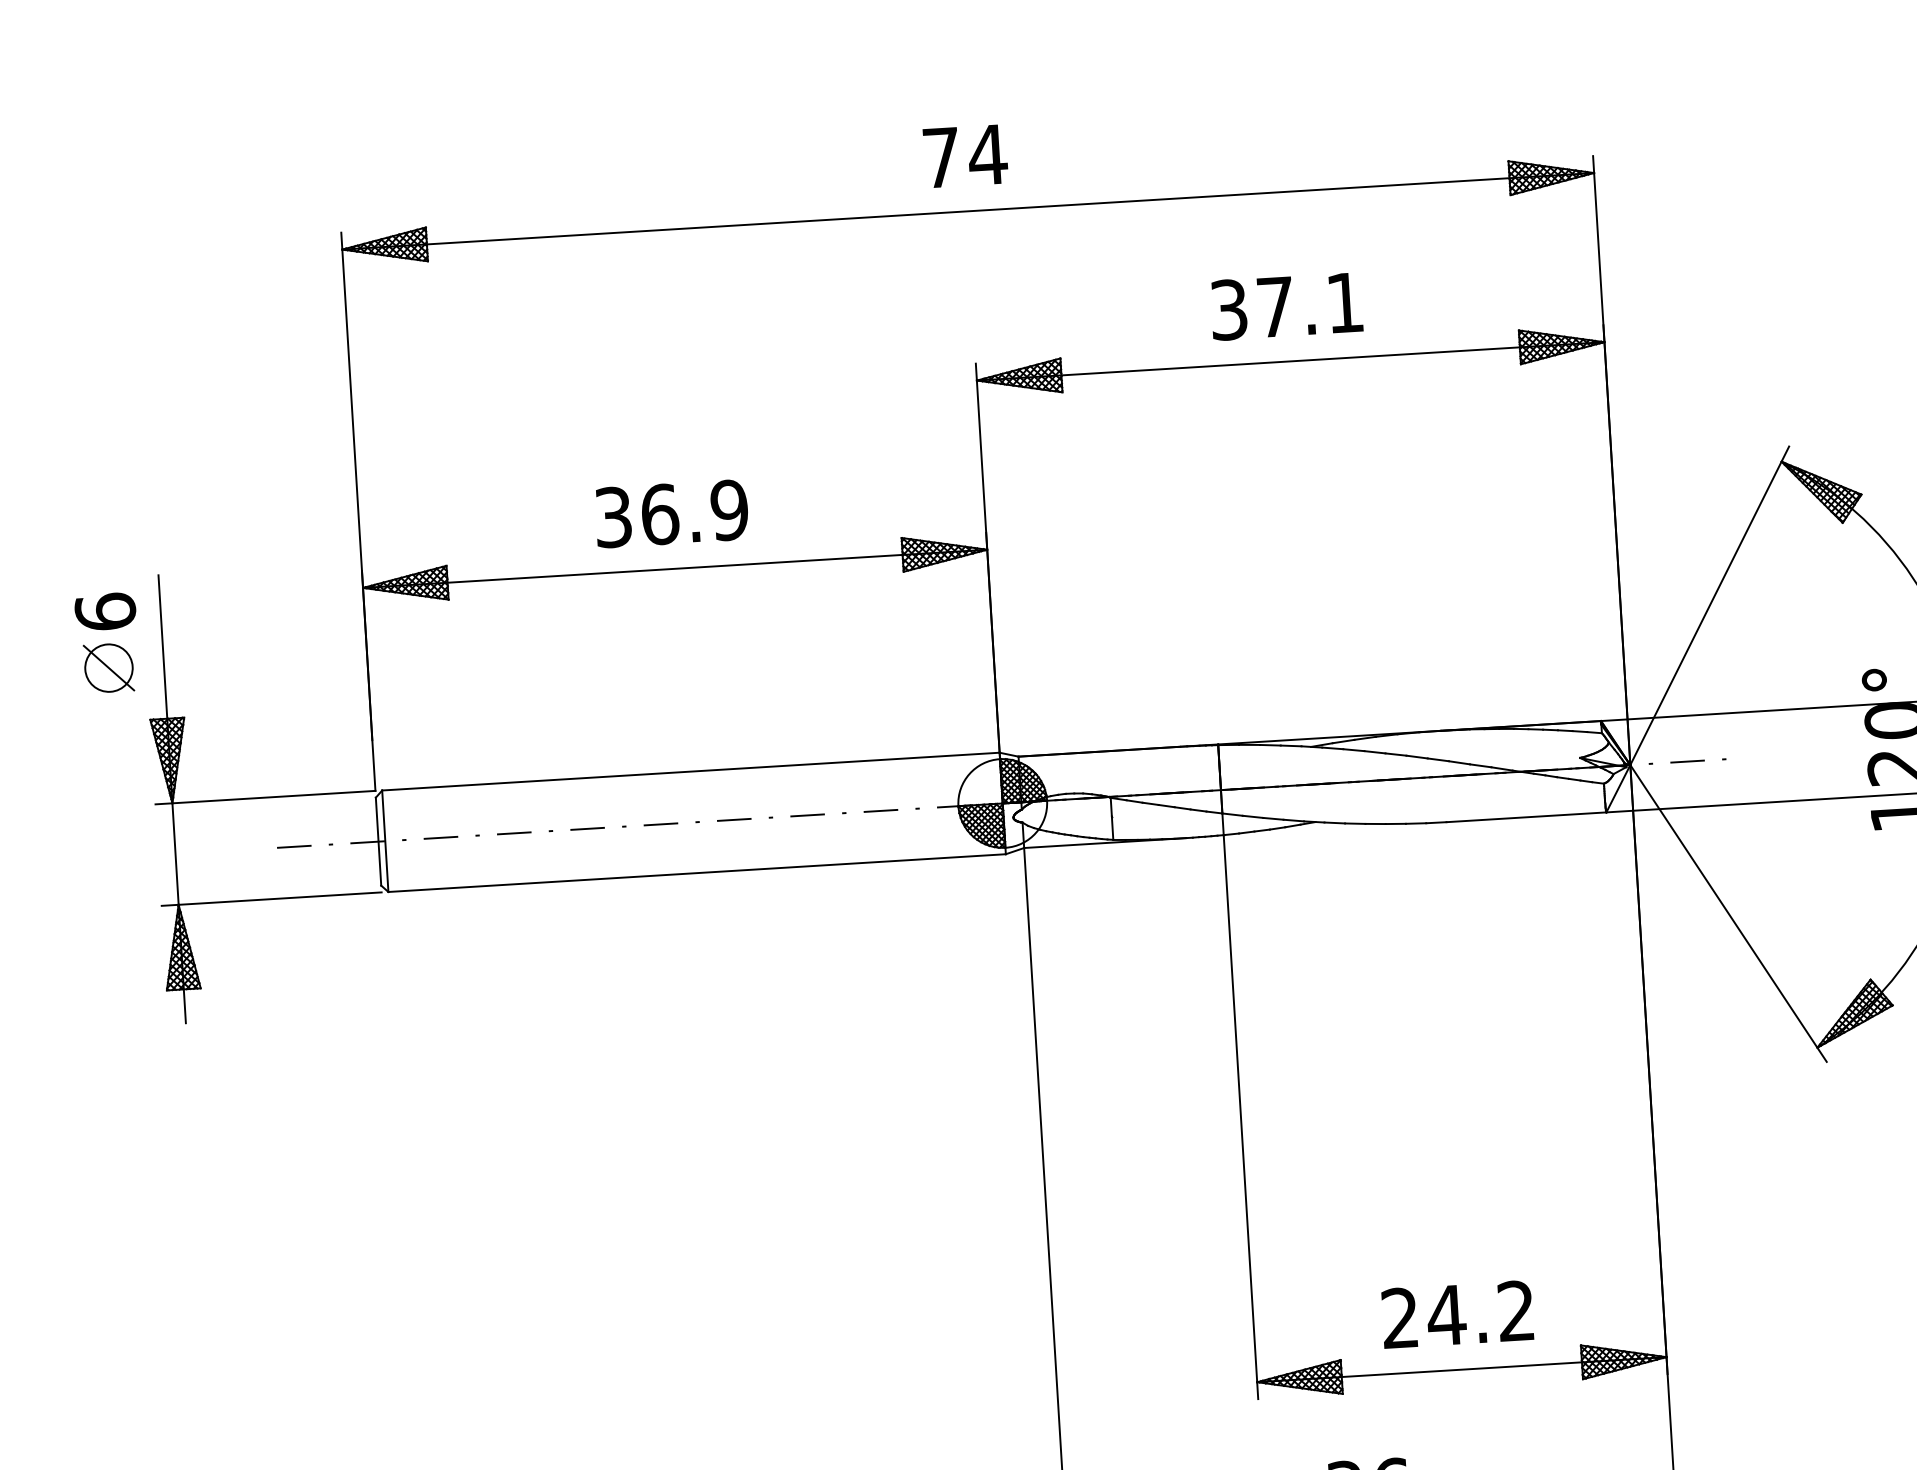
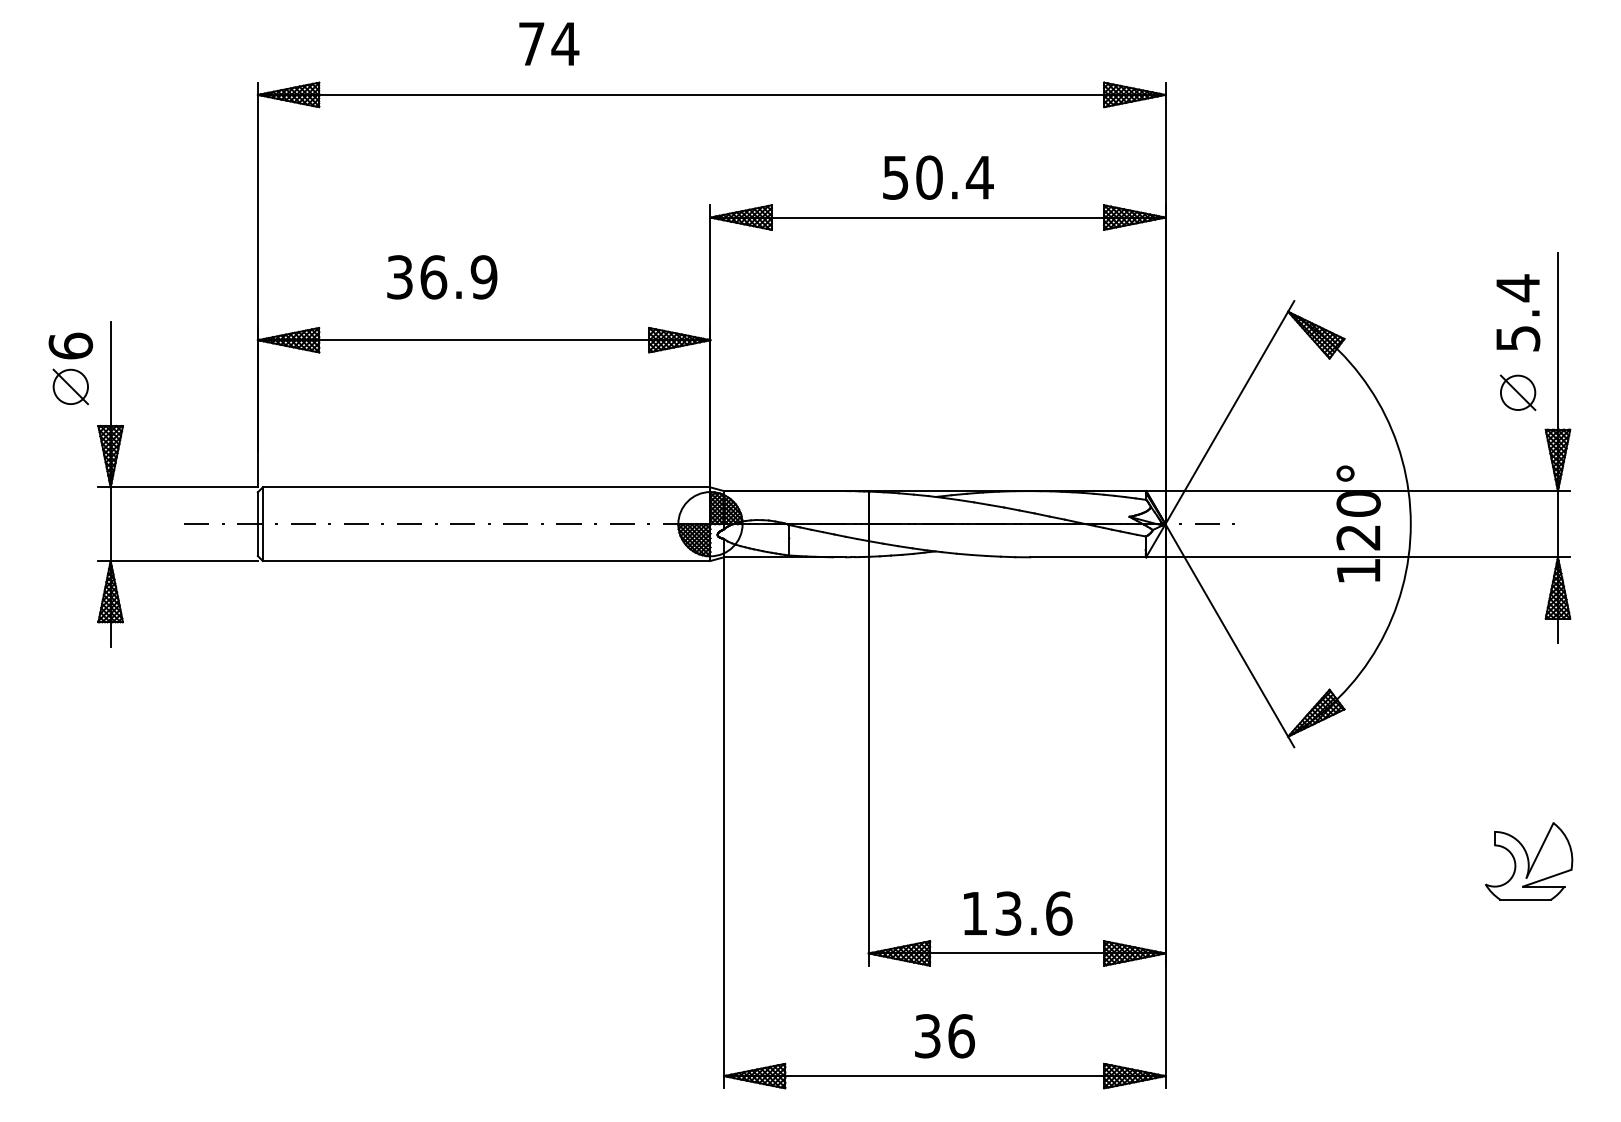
text: (965, 155) -> (549, 43), moved
text: (1288, 306) -> (938, 177), 37.1 -> 50.4
text: (672, 514) -> (442, 277), moved
text: (1459, 1314) -> (1017, 913), 24.2 -> 13.6

